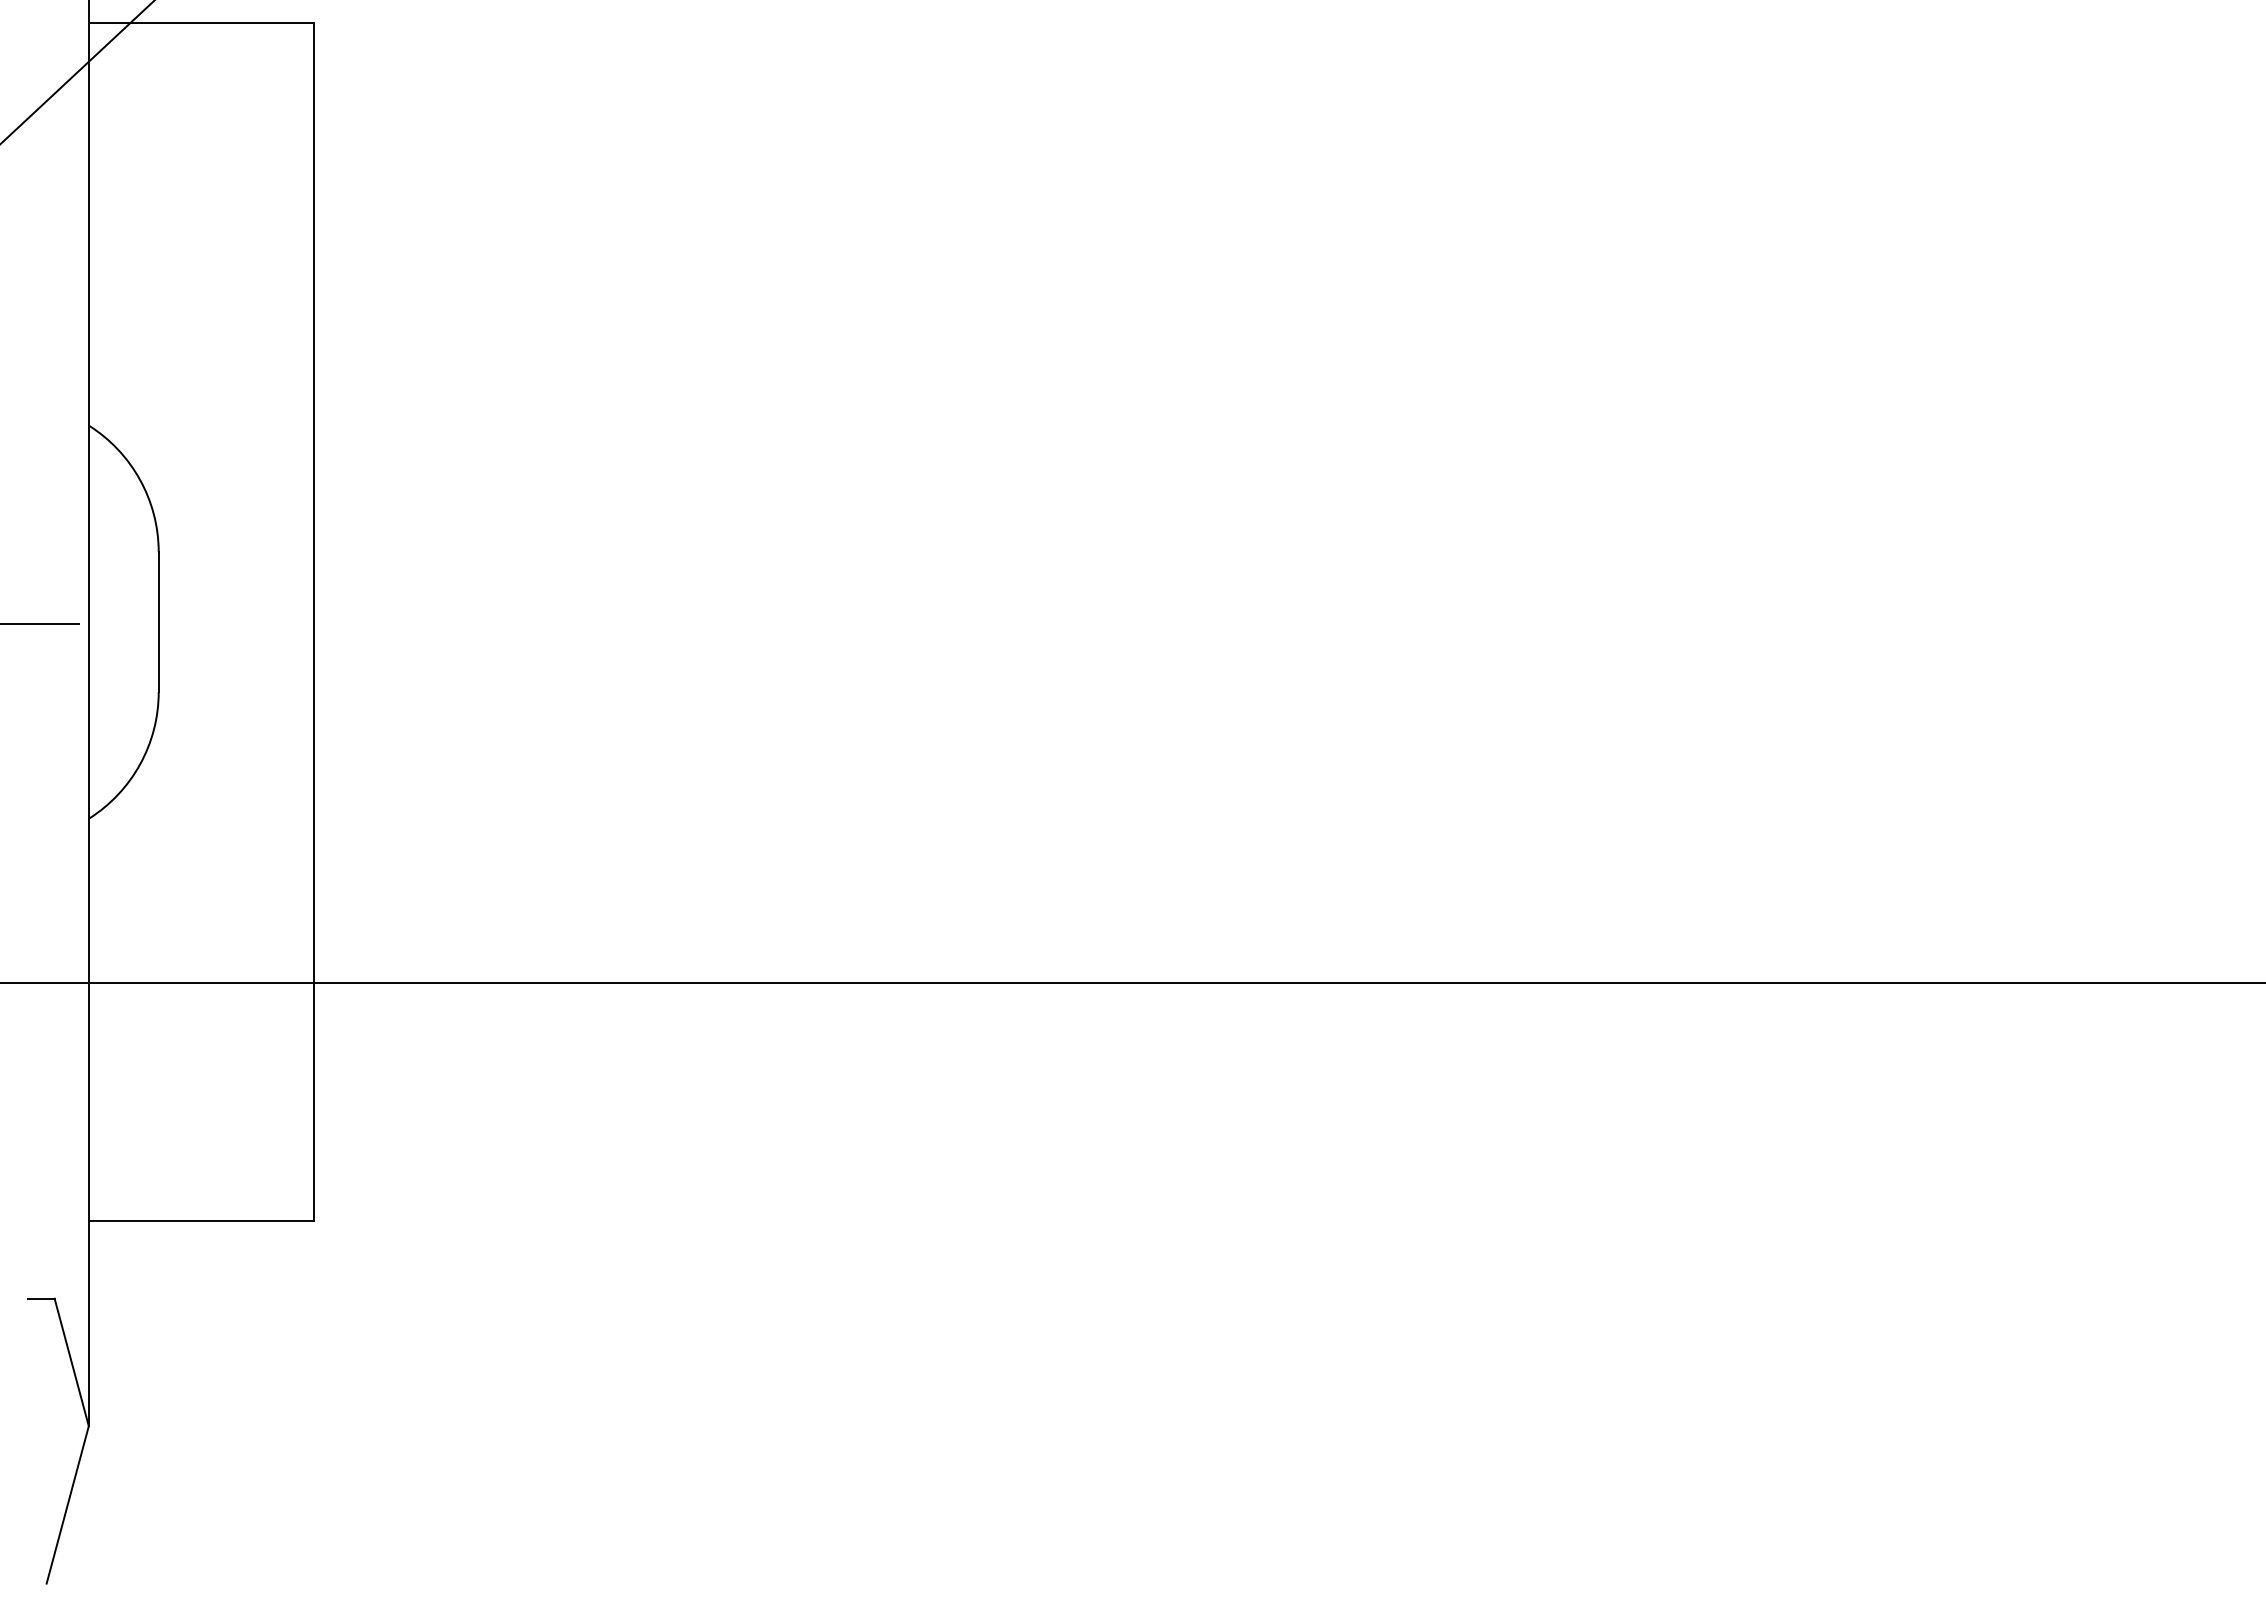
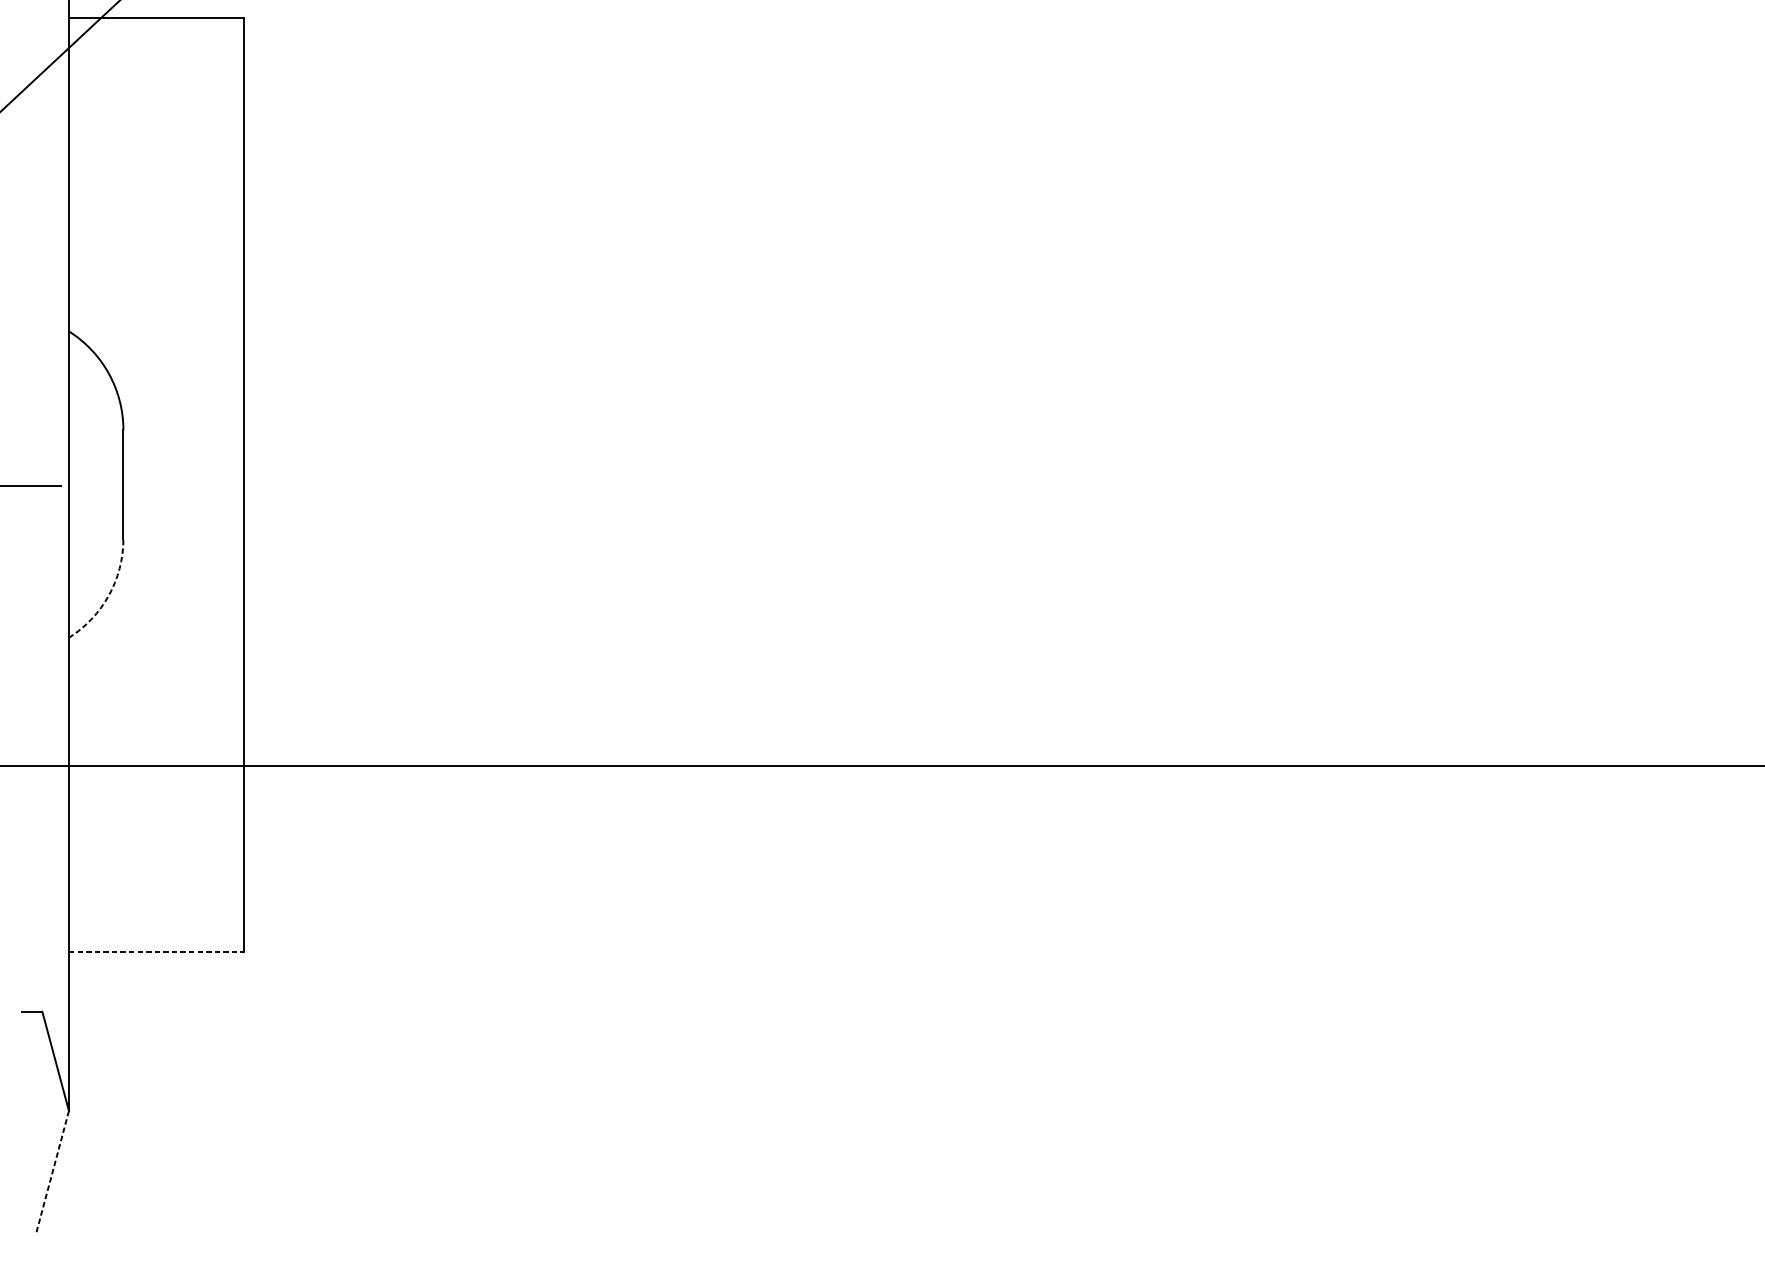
arc: (140, 764) -> (109, 595), solid -> dashed
line: (201, 1221) -> (156, 951), solid -> dashed
line: (67, 1505) -> (52, 1172), solid -> dashed

